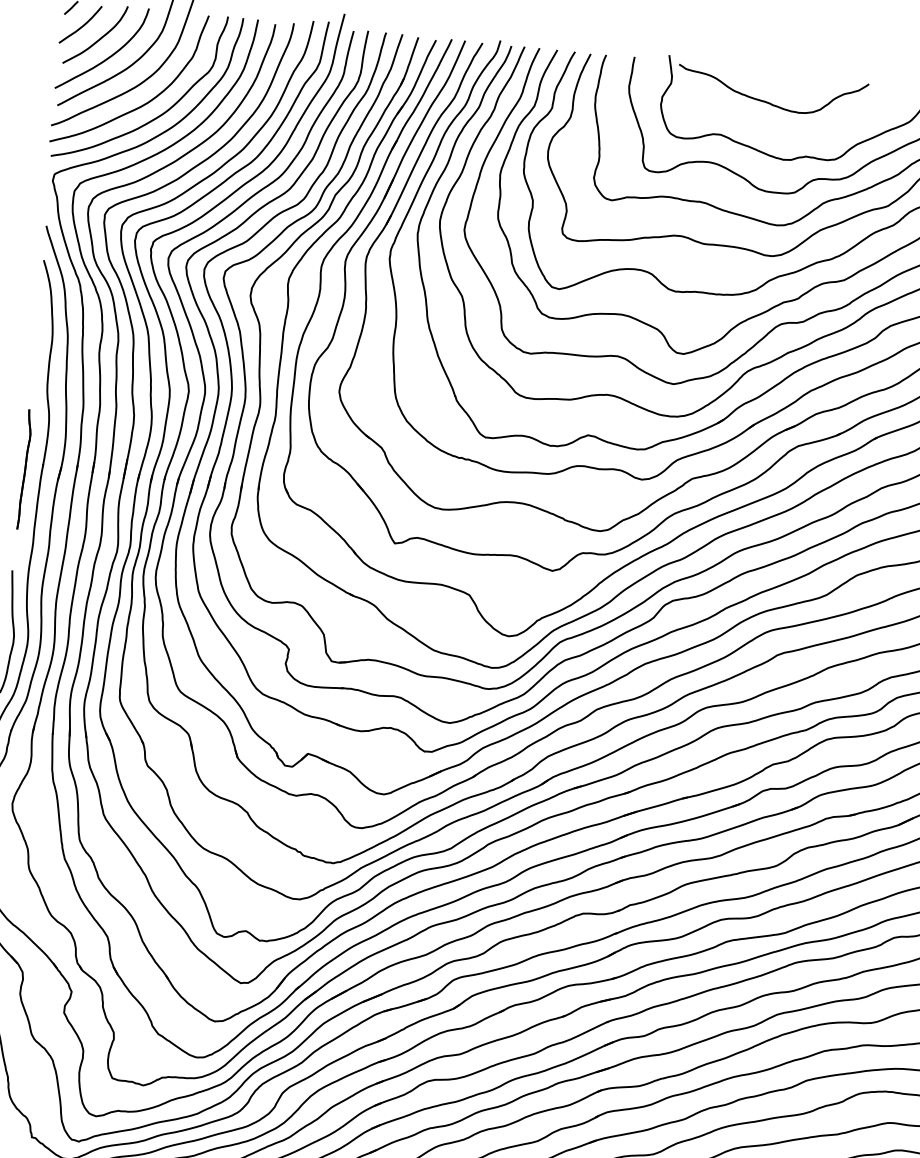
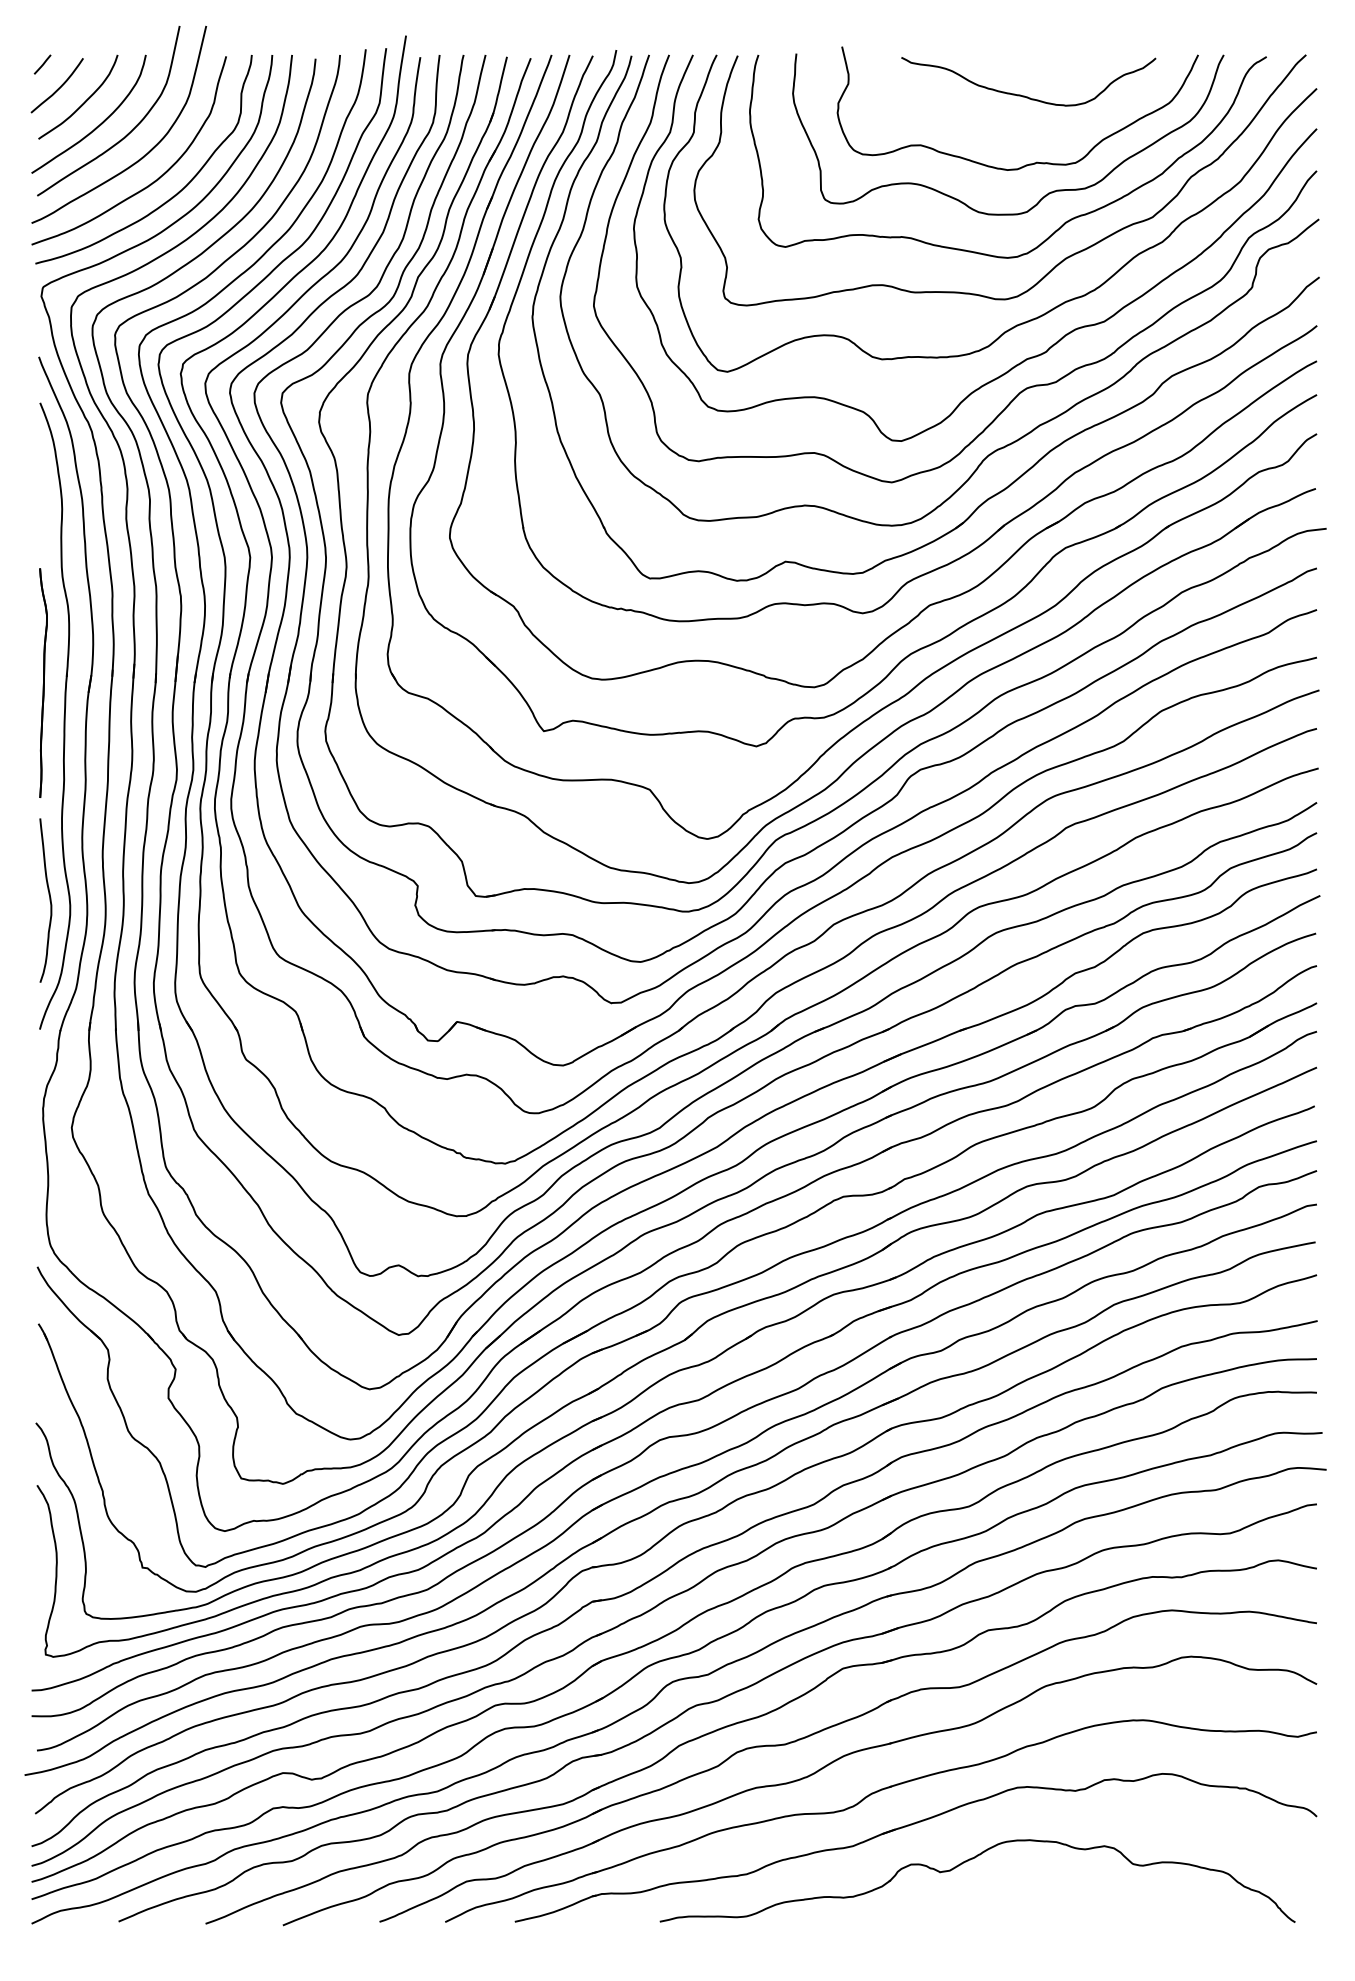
curve: (768, 102) -> (1024, 95), moved
part: (25, 469) -> (43, 682), size x1.43

